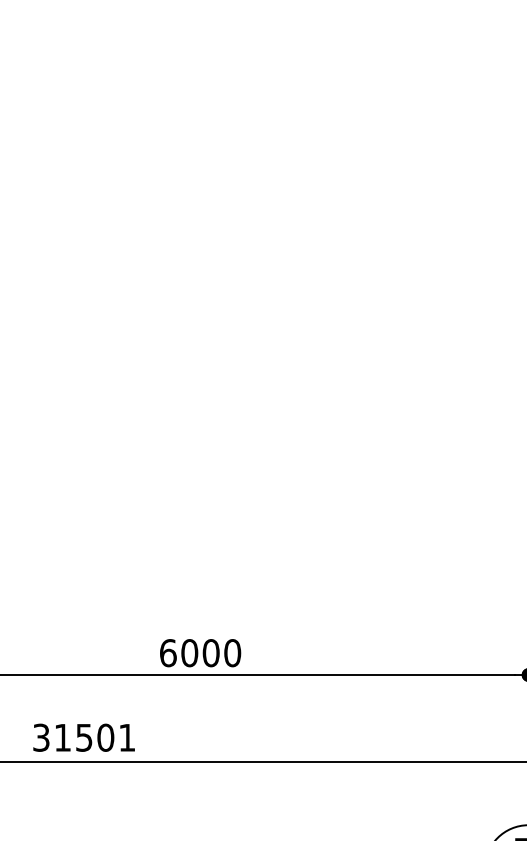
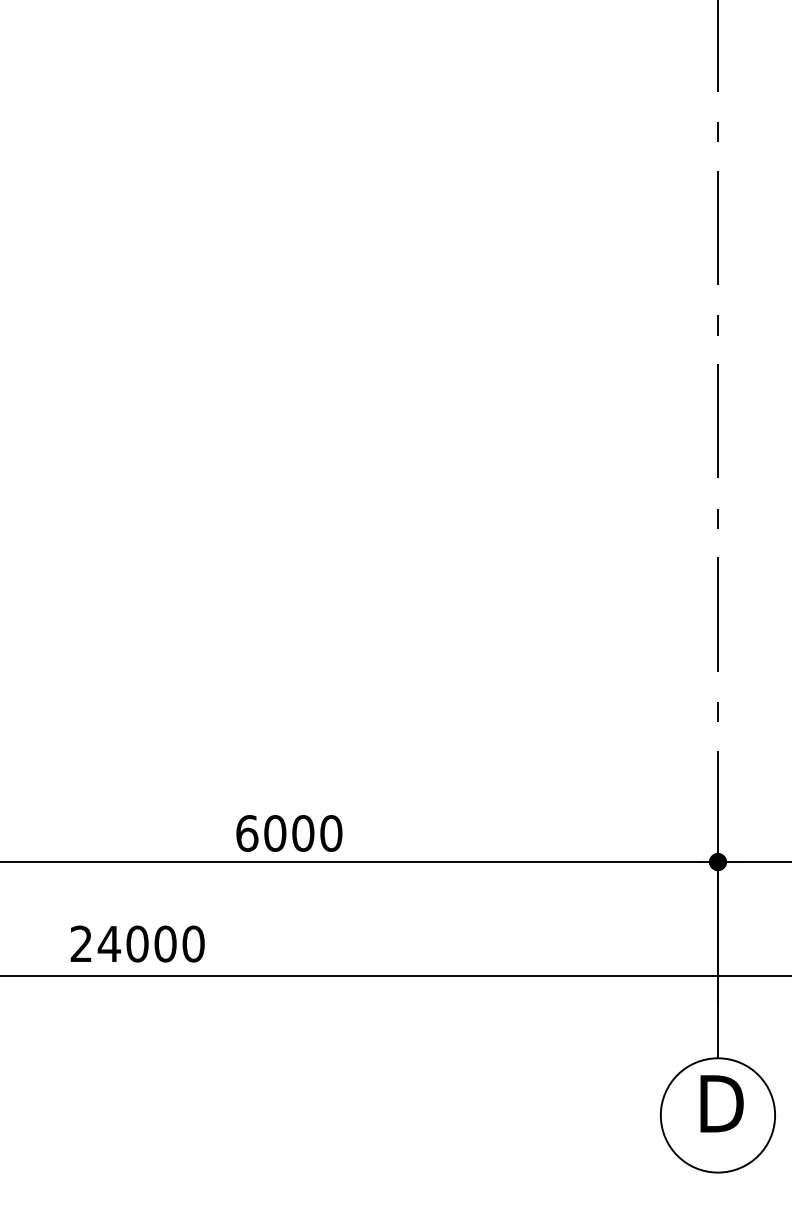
text: (84, 737) -> (137, 943), 31501 -> 24000

